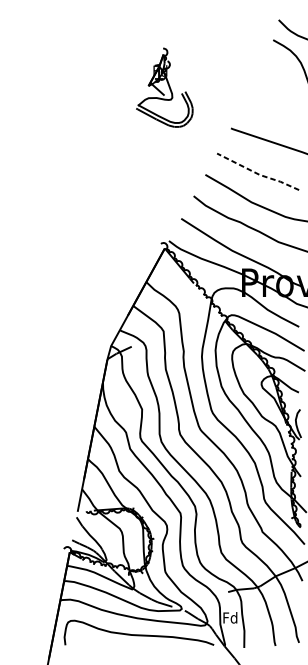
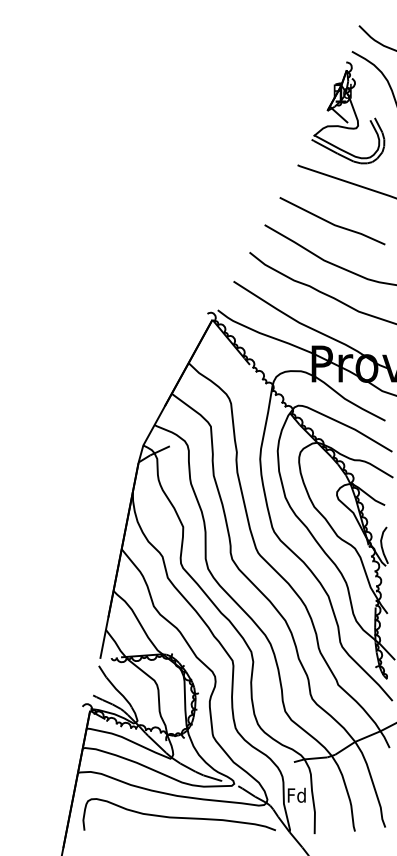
part: (164, 87) -> (348, 112), moved
line: (258, 173) -> (332, 223), dashed -> solid

